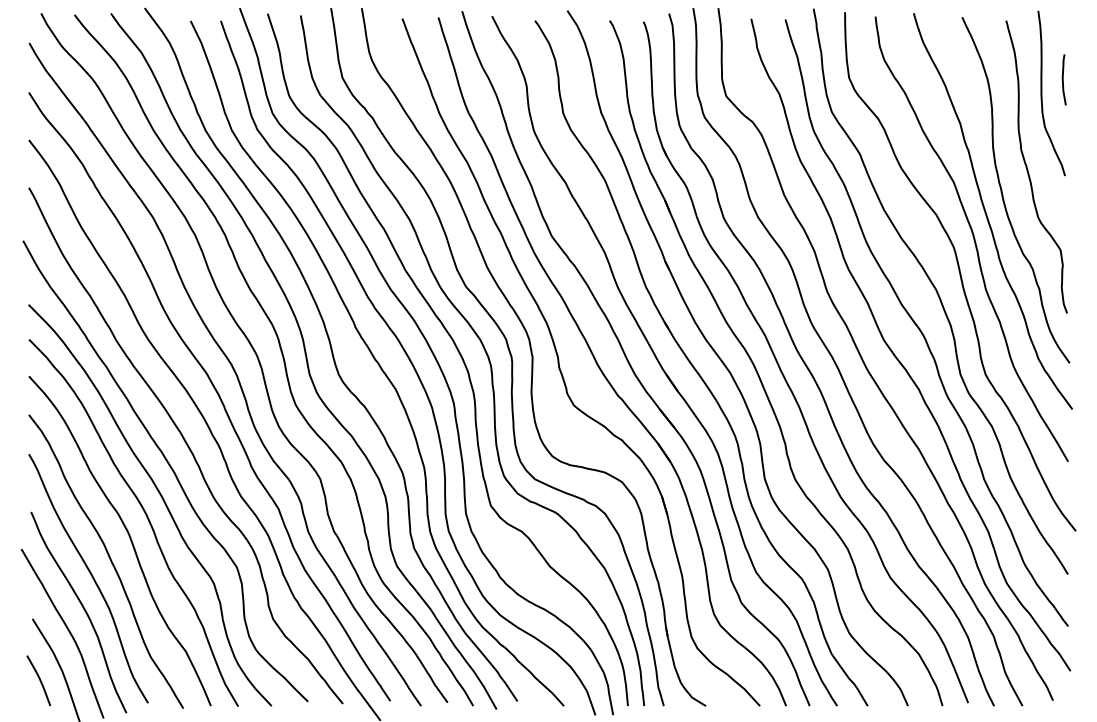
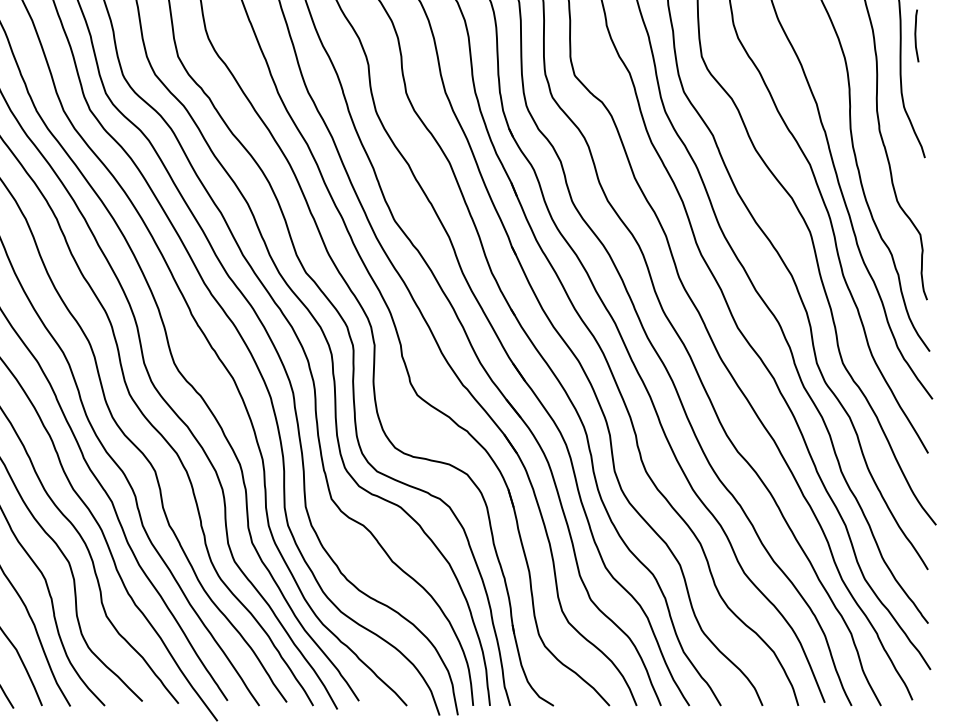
curve: (1063, 79) -> (916, 35), moved

